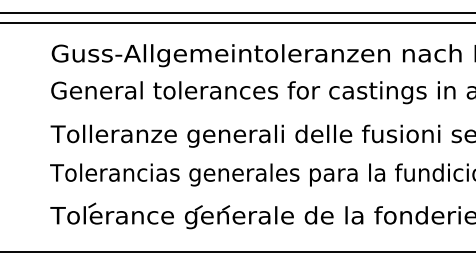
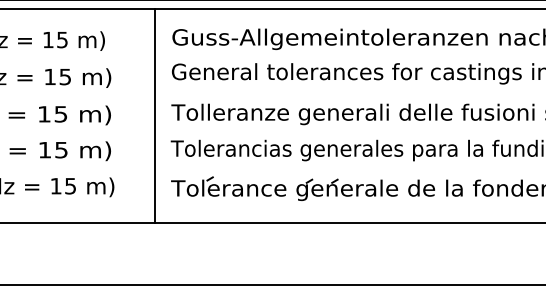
line: (32, 137) -> (154, 115), added

